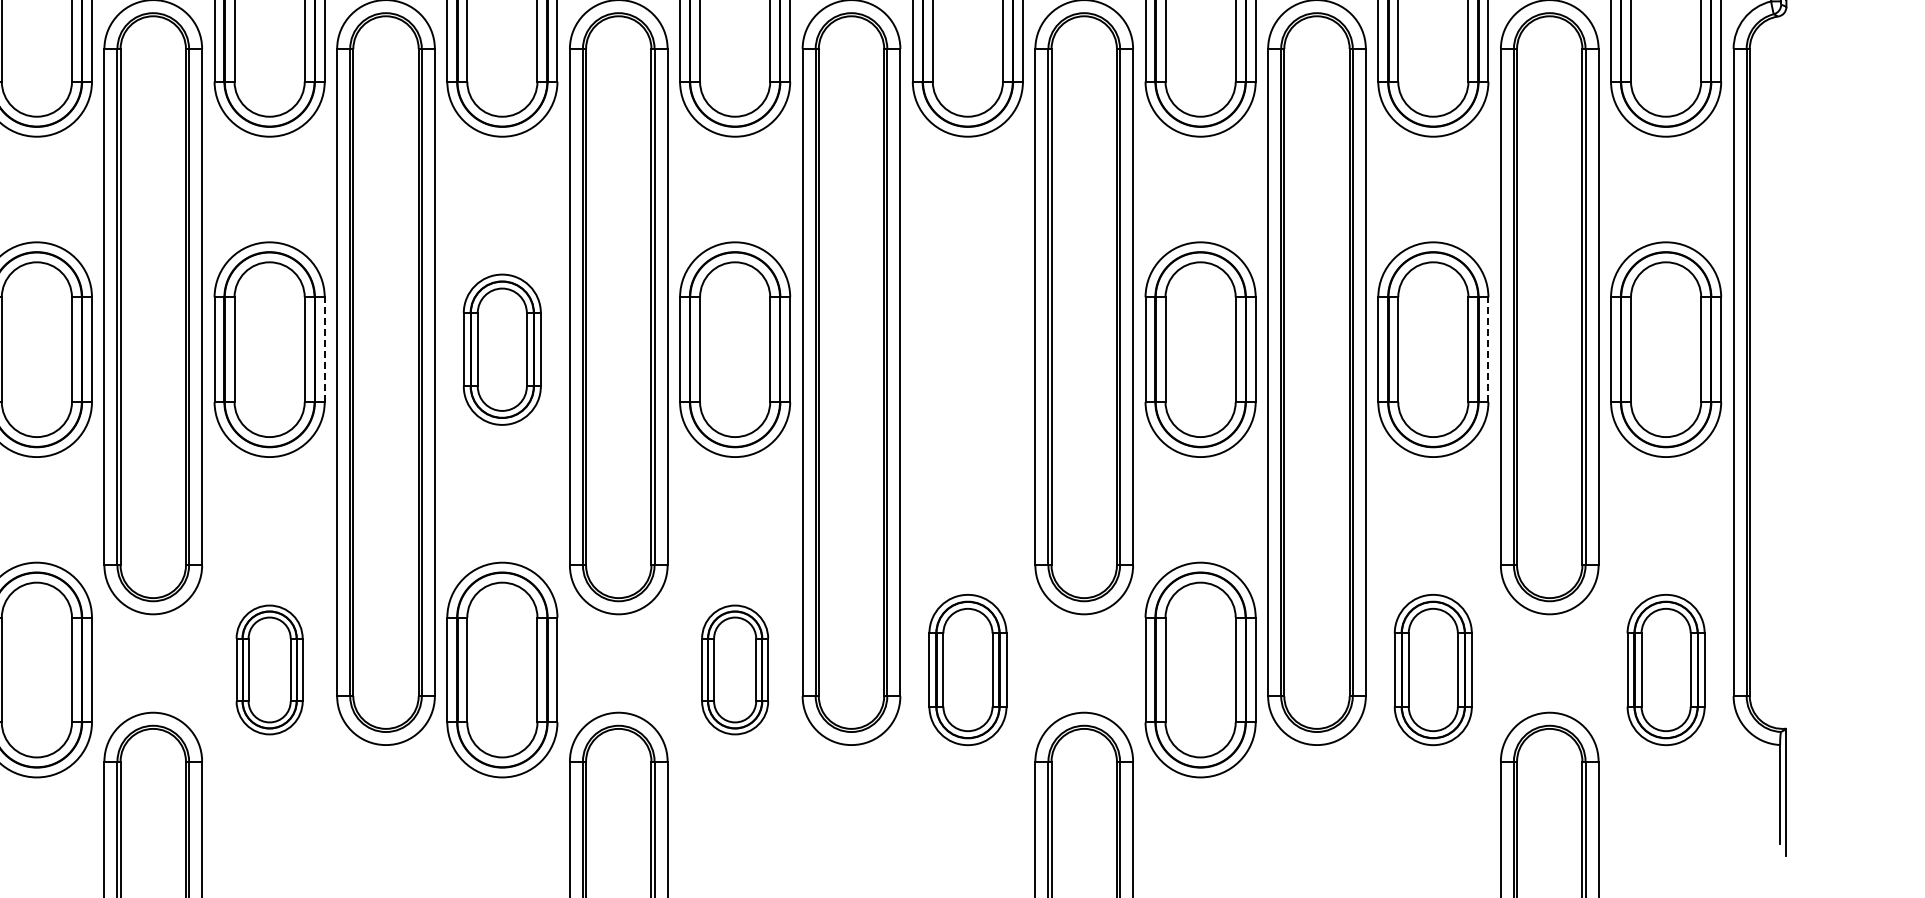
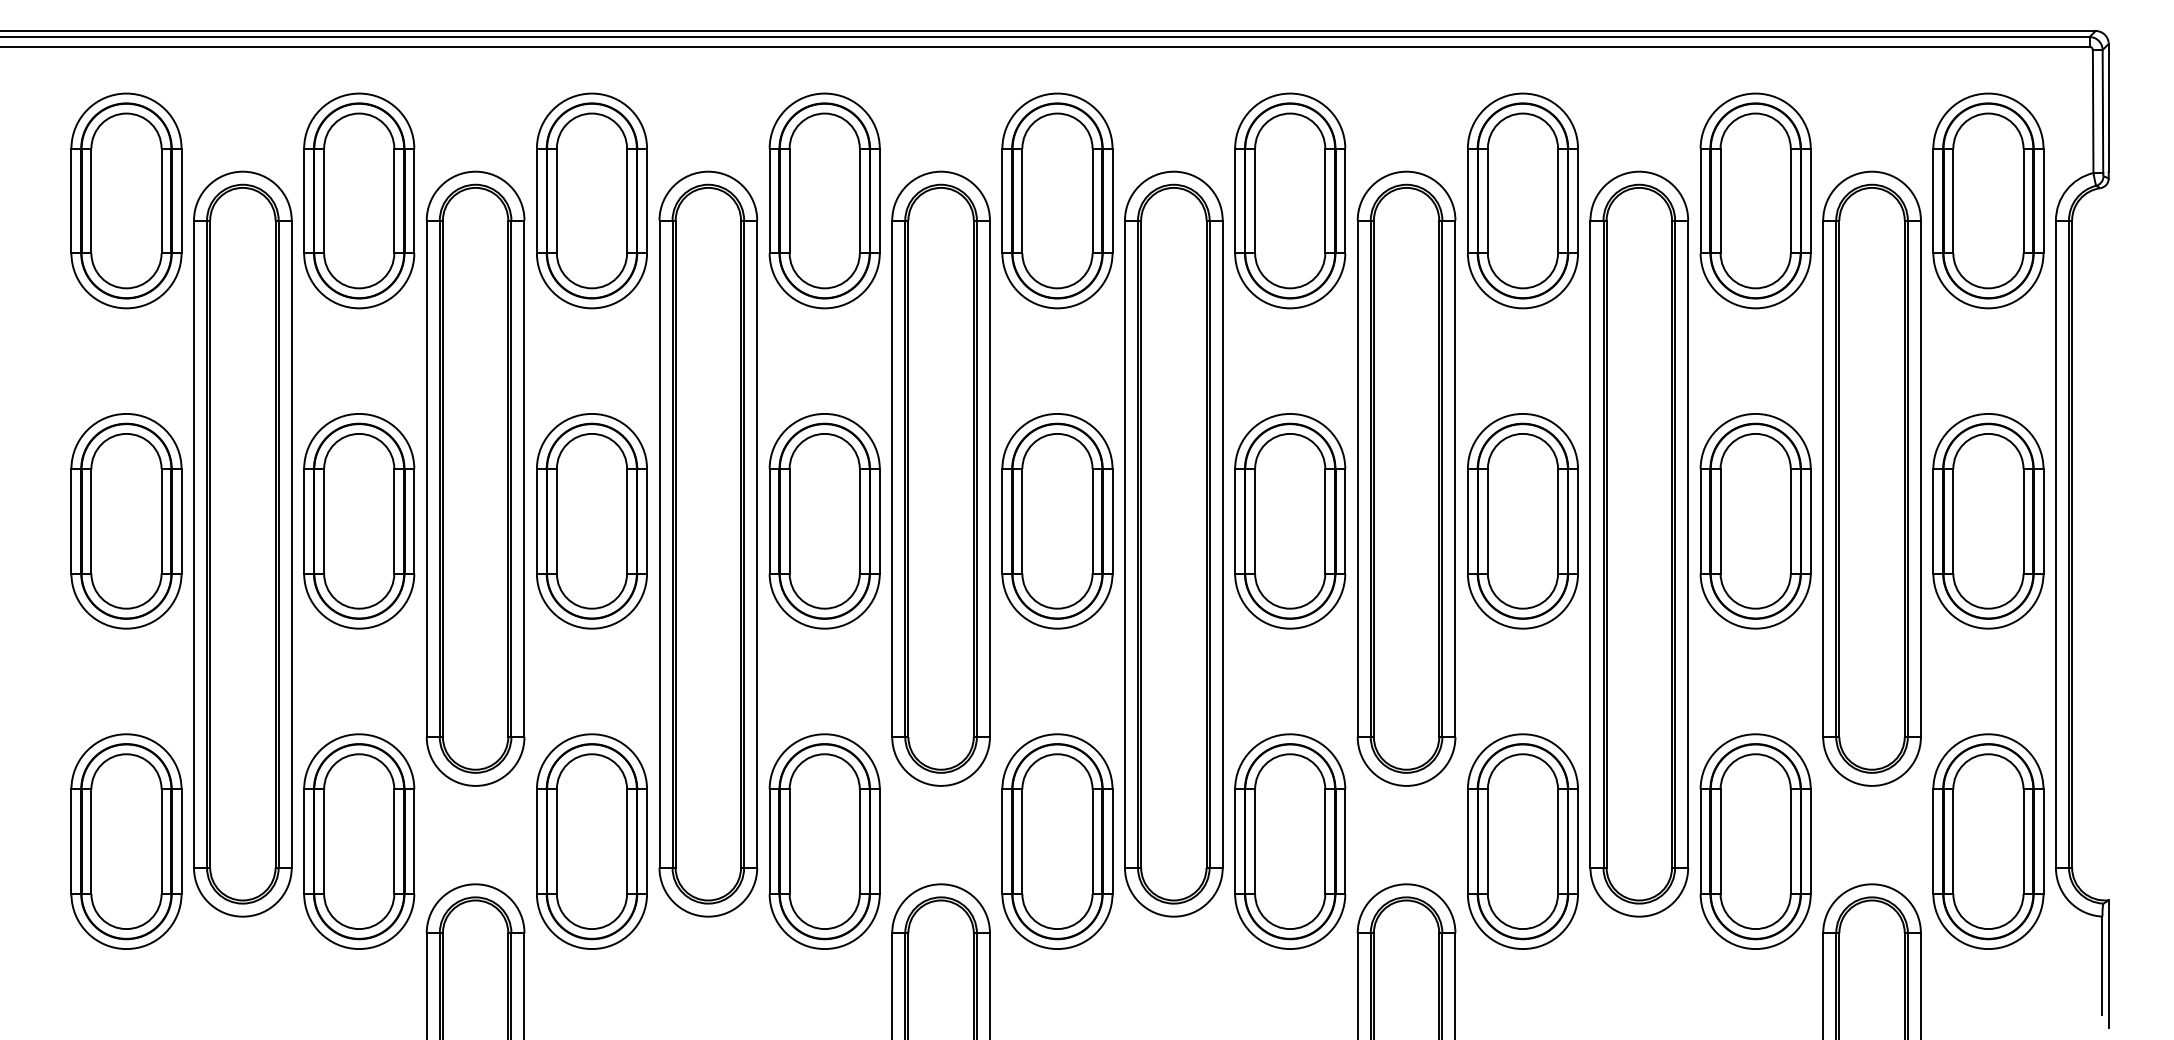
line: (325, 348) -> (647, 520), dashed -> solid
line: (1488, 348) -> (1810, 520), dashed -> solid
part: (502, 349) -> (824, 521), size x1.43
part: (968, 349) -> (1290, 521), added
part: (269, 669) -> (591, 841), size x1.67
part: (735, 669) -> (1057, 841), size x1.67
part: (968, 669) -> (1290, 841), size x1.43
part: (1433, 669) -> (1755, 841), size x1.43
part: (1666, 669) -> (1988, 841), size x1.43

